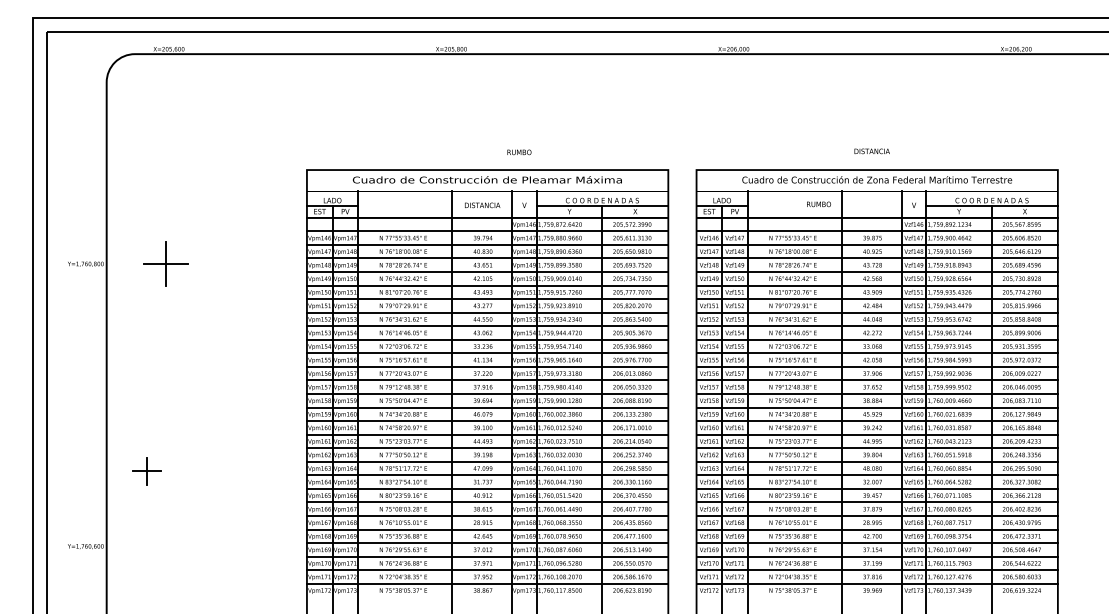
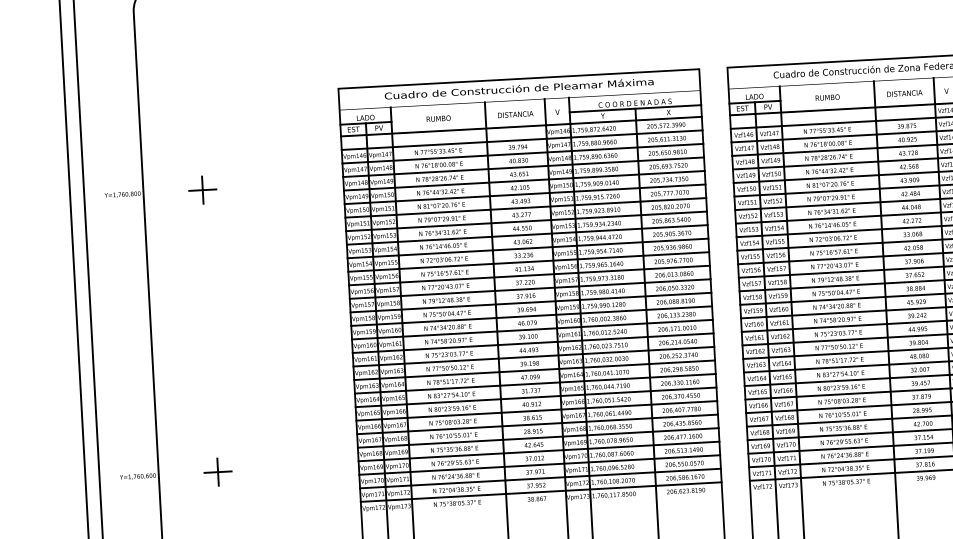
text: (871, 151) -> (904, 93), moved
text: (519, 152) -> (438, 118), moved
text: (818, 204) -> (827, 97), moved
part: (165, 263) -> (202, 189), size x0.62
part: (146, 471) -> (217, 472), moved

